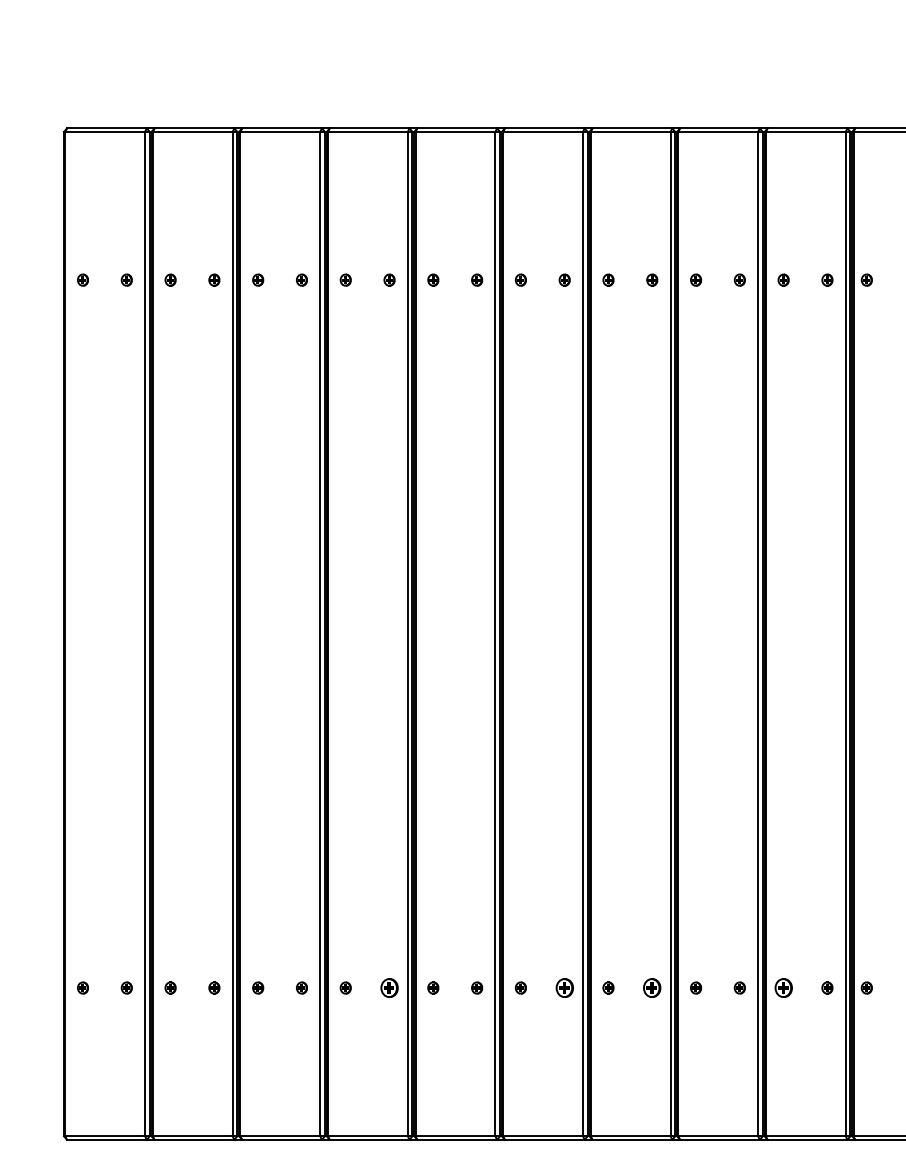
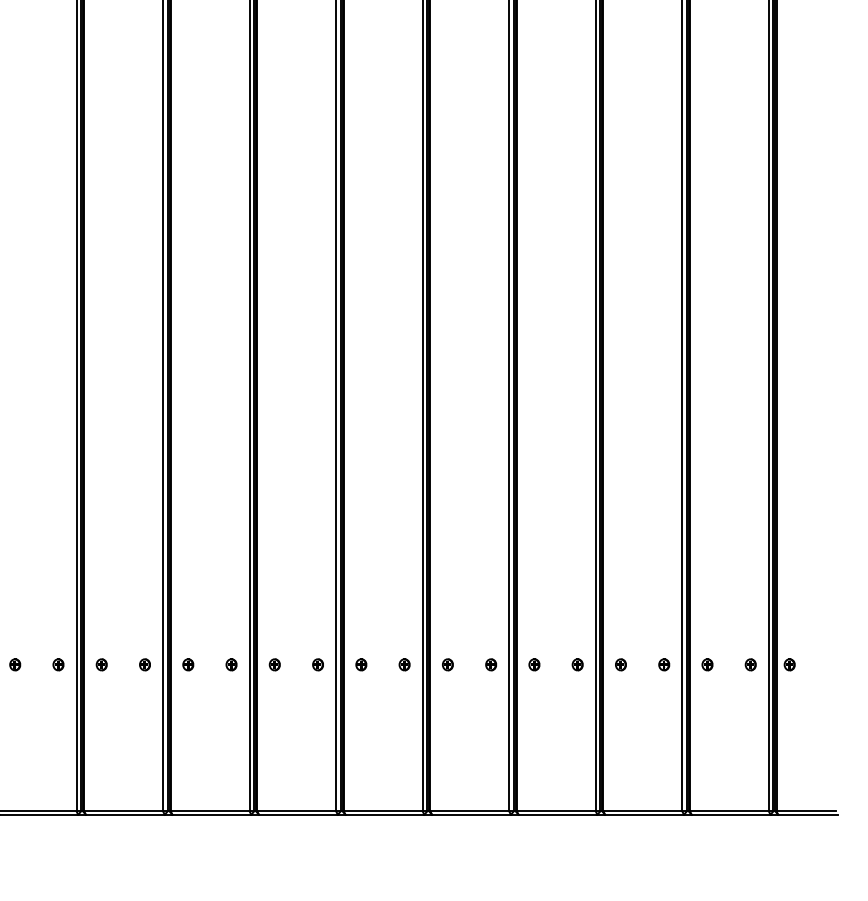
part: (389, 987) -> (318, 664), size x0.62
part: (564, 987) -> (490, 664), size x0.62
part: (652, 987) -> (577, 664), size x0.62
part: (783, 987) -> (707, 664), size x0.62

